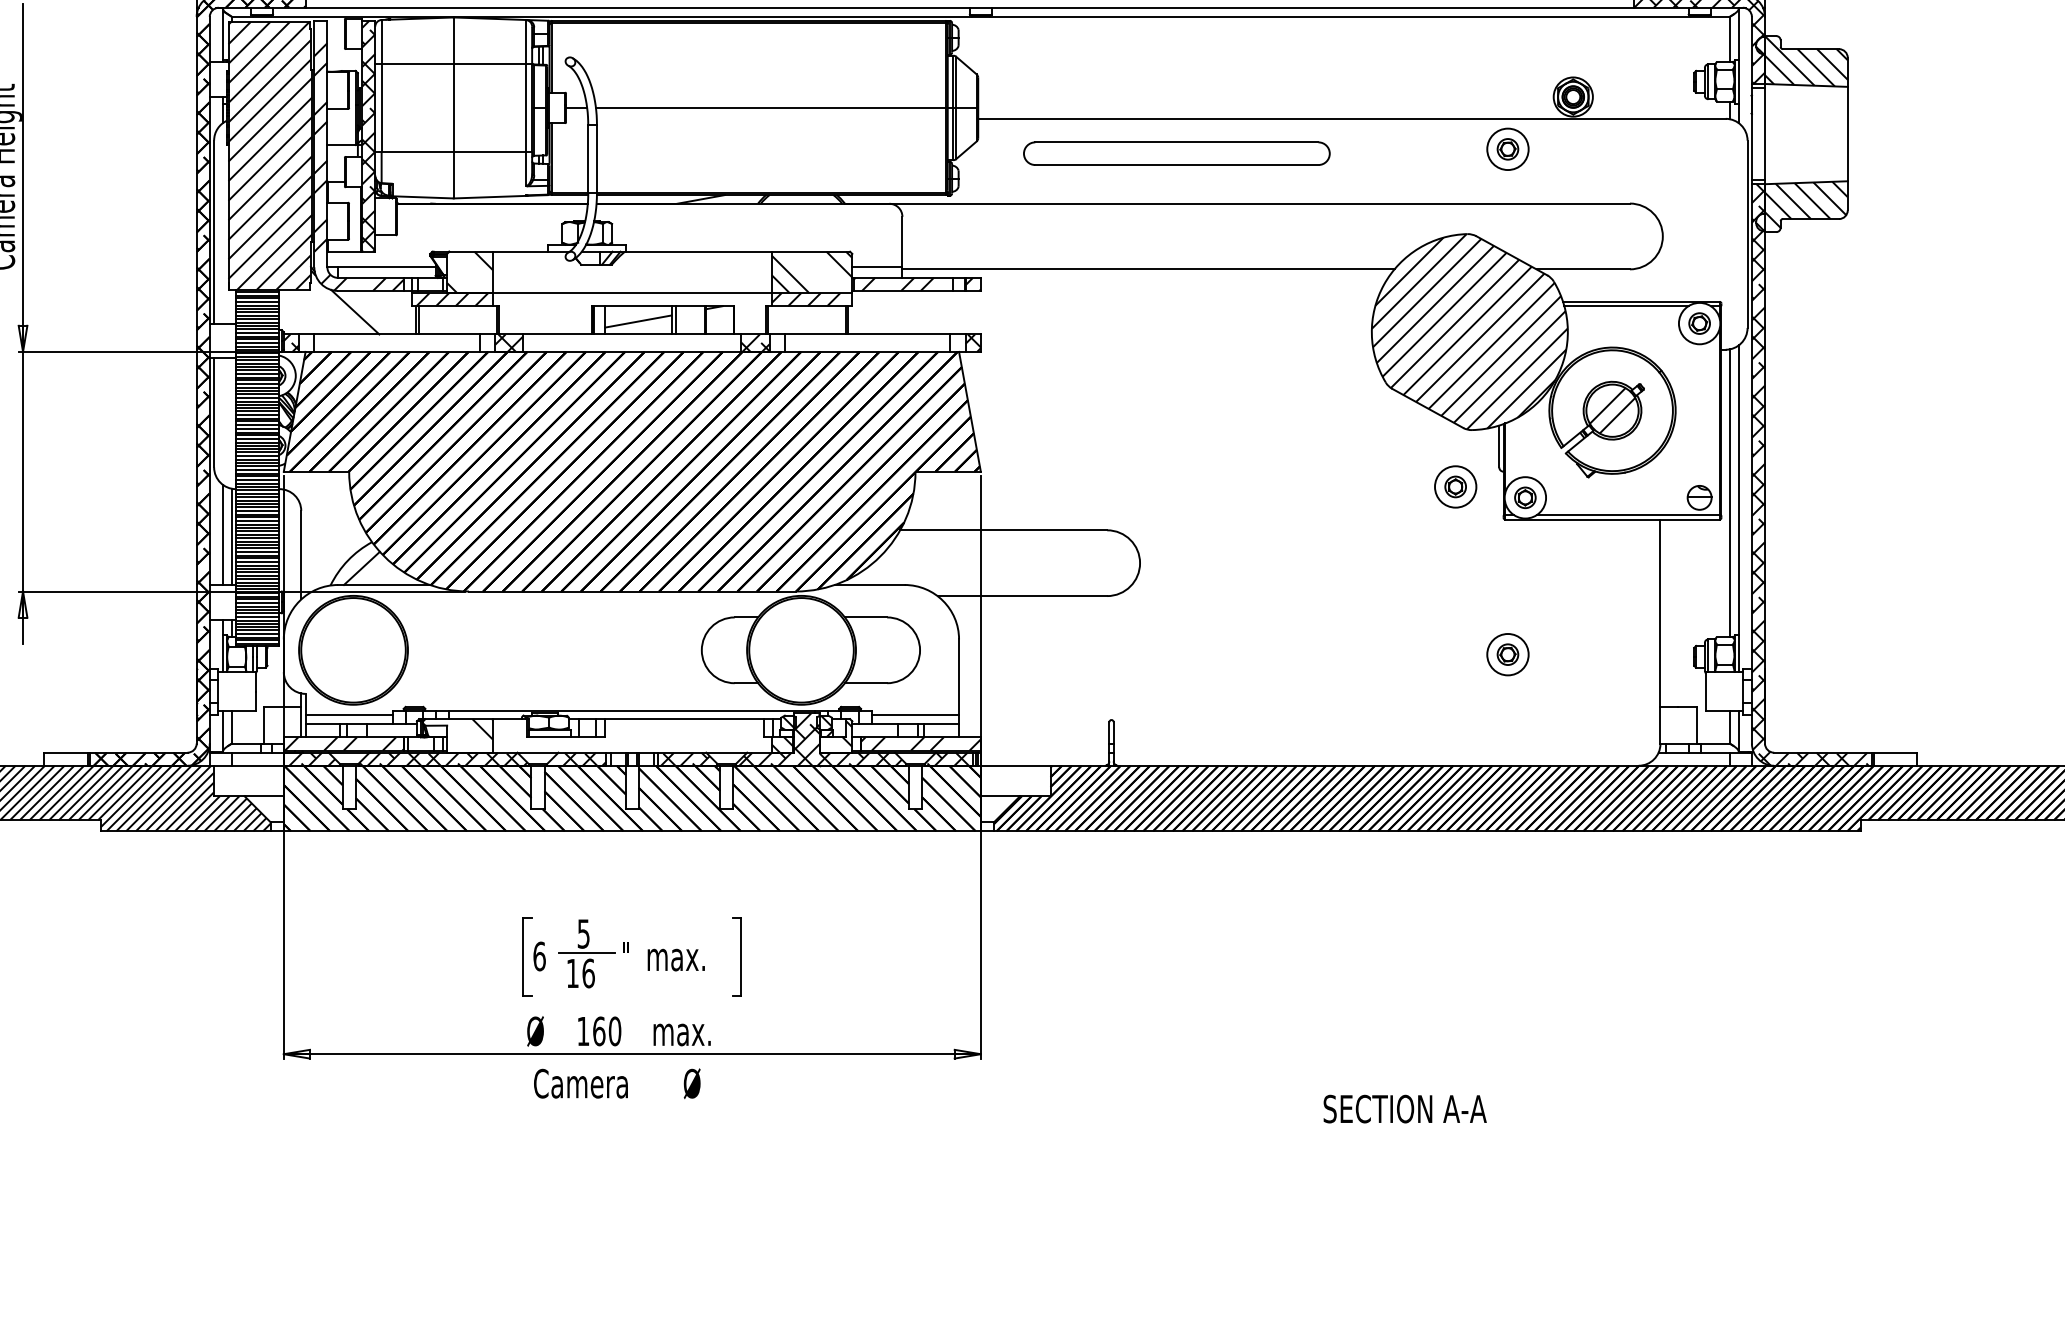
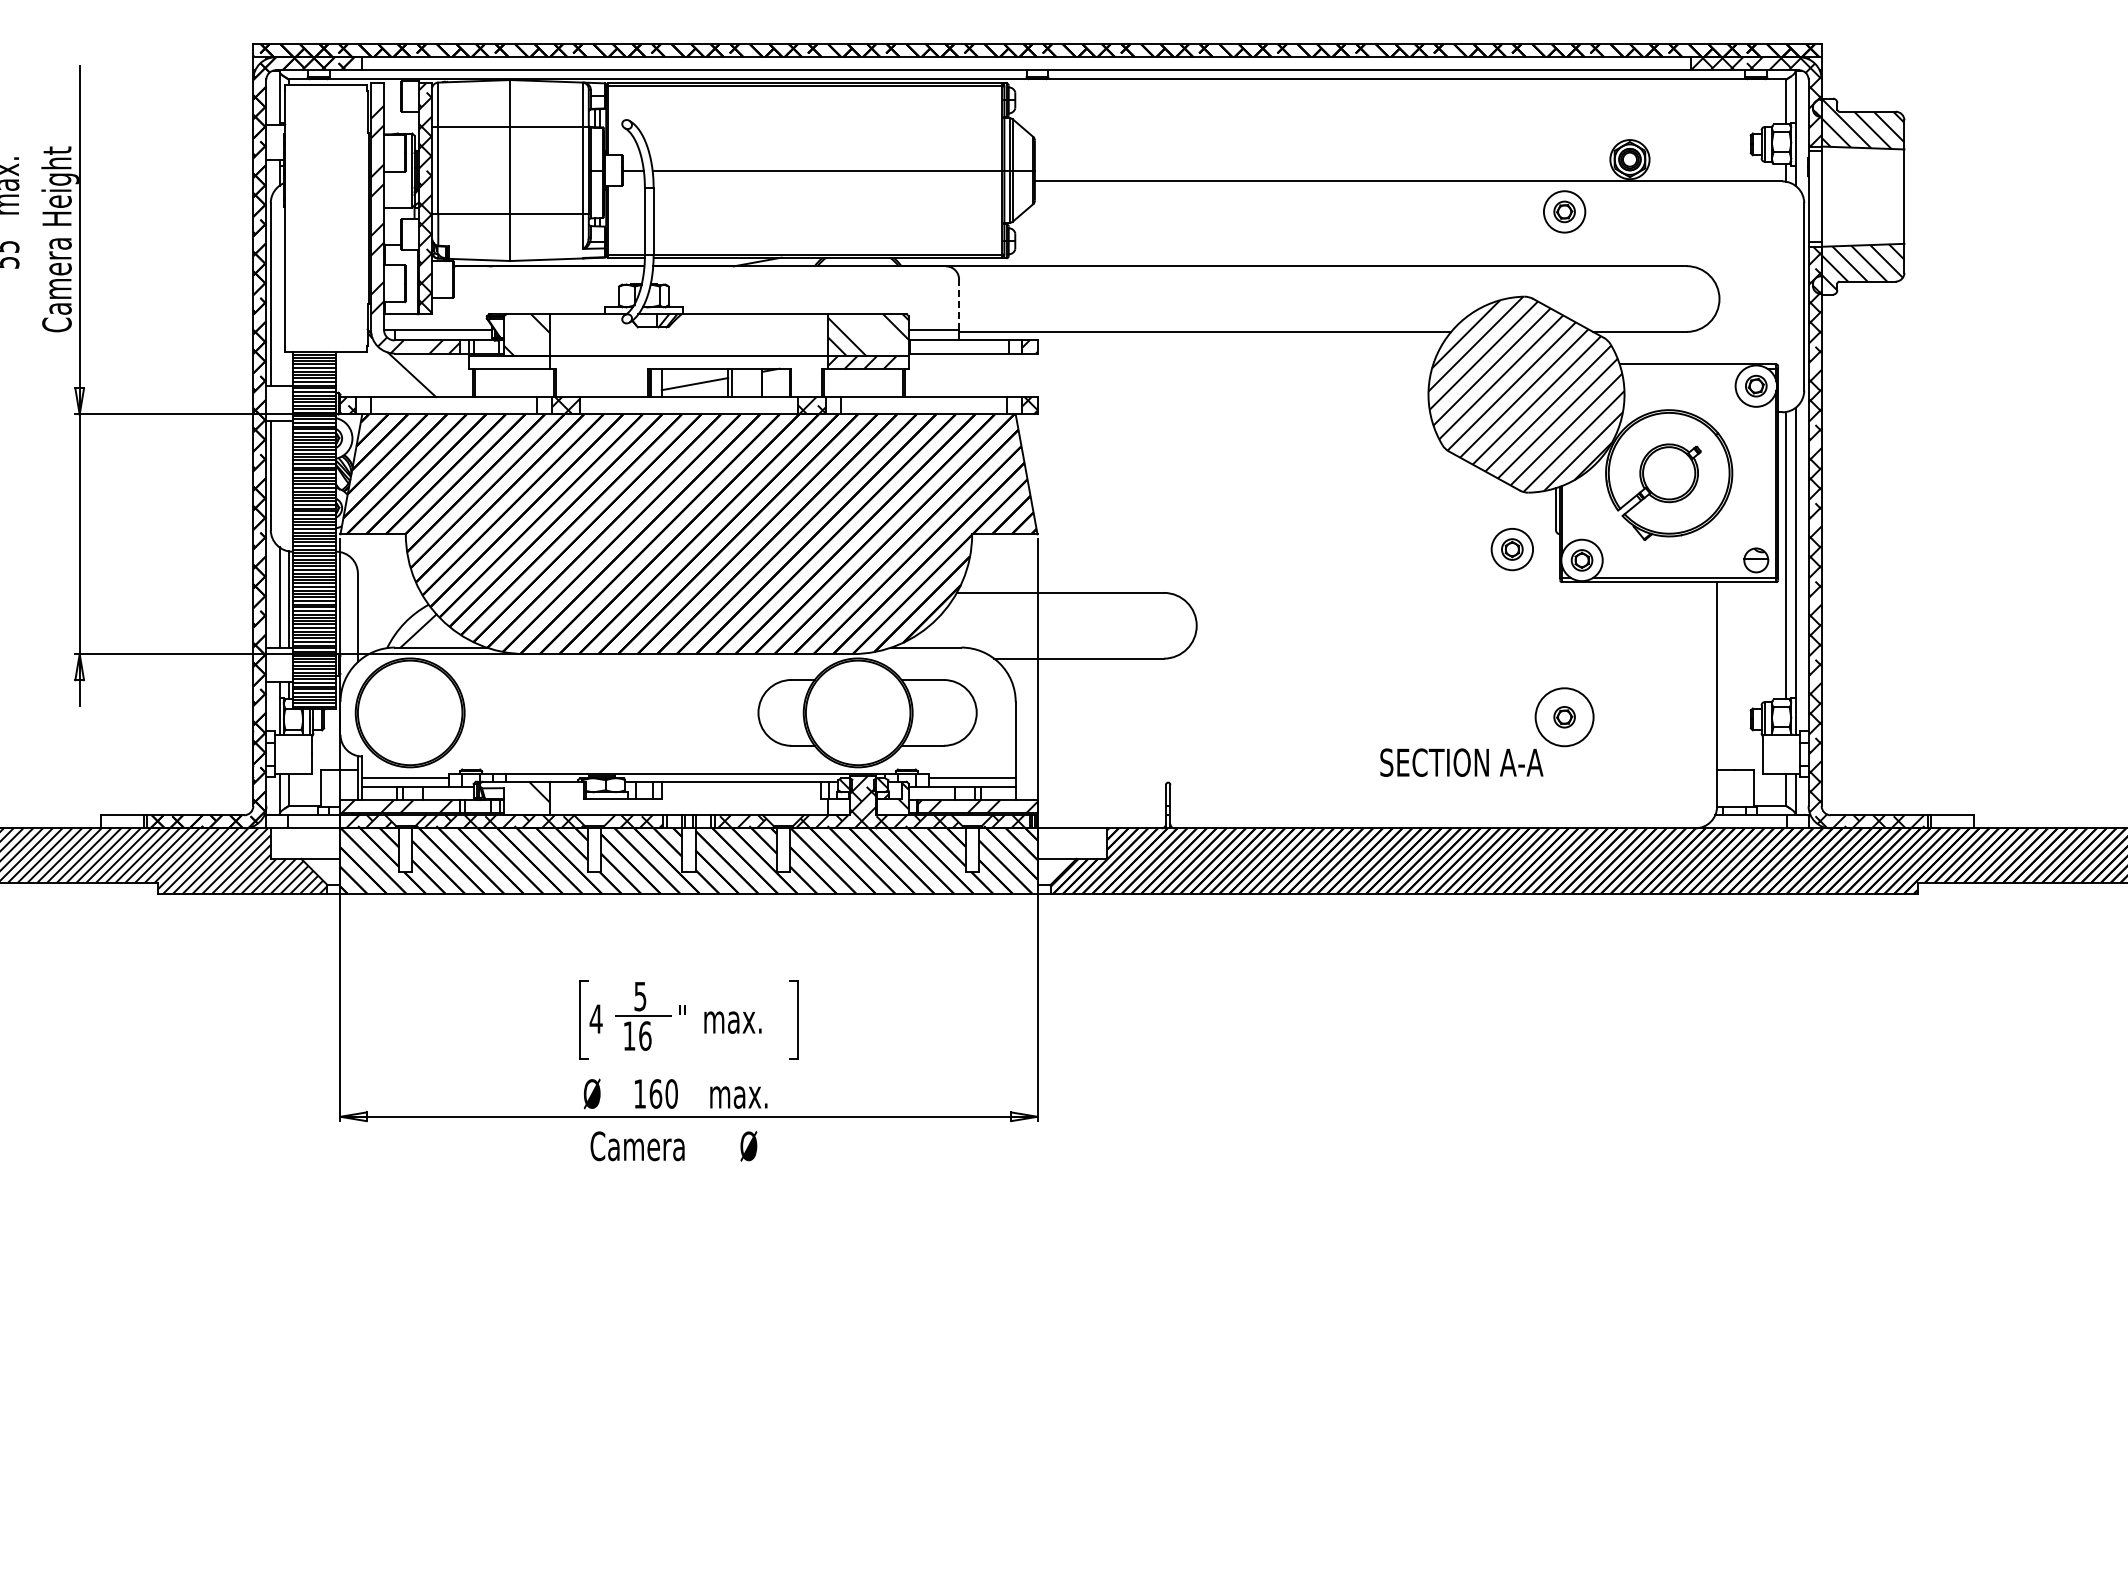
part: (1176, 153) -> (1233, 216), removed
hatch: (269, 155) -> (326, 218), removed
line: (902, 242) -> (959, 305), solid -> dashed
hatch: (893, 283) -> (950, 346), removed
hatch: (451, 298) -> (508, 361), removed
line: (1626, 305) -> (1683, 368), removed
hatch: (1611, 410) -> (1668, 473), removed
circle: (1507, 653) -> (1564, 716), size x1.4
hatch: (781, 744) -> (838, 807), removed
text: (538, 955) -> (595, 1018), 6 -> 4
text: (1404, 1108) -> (1461, 762), moved

